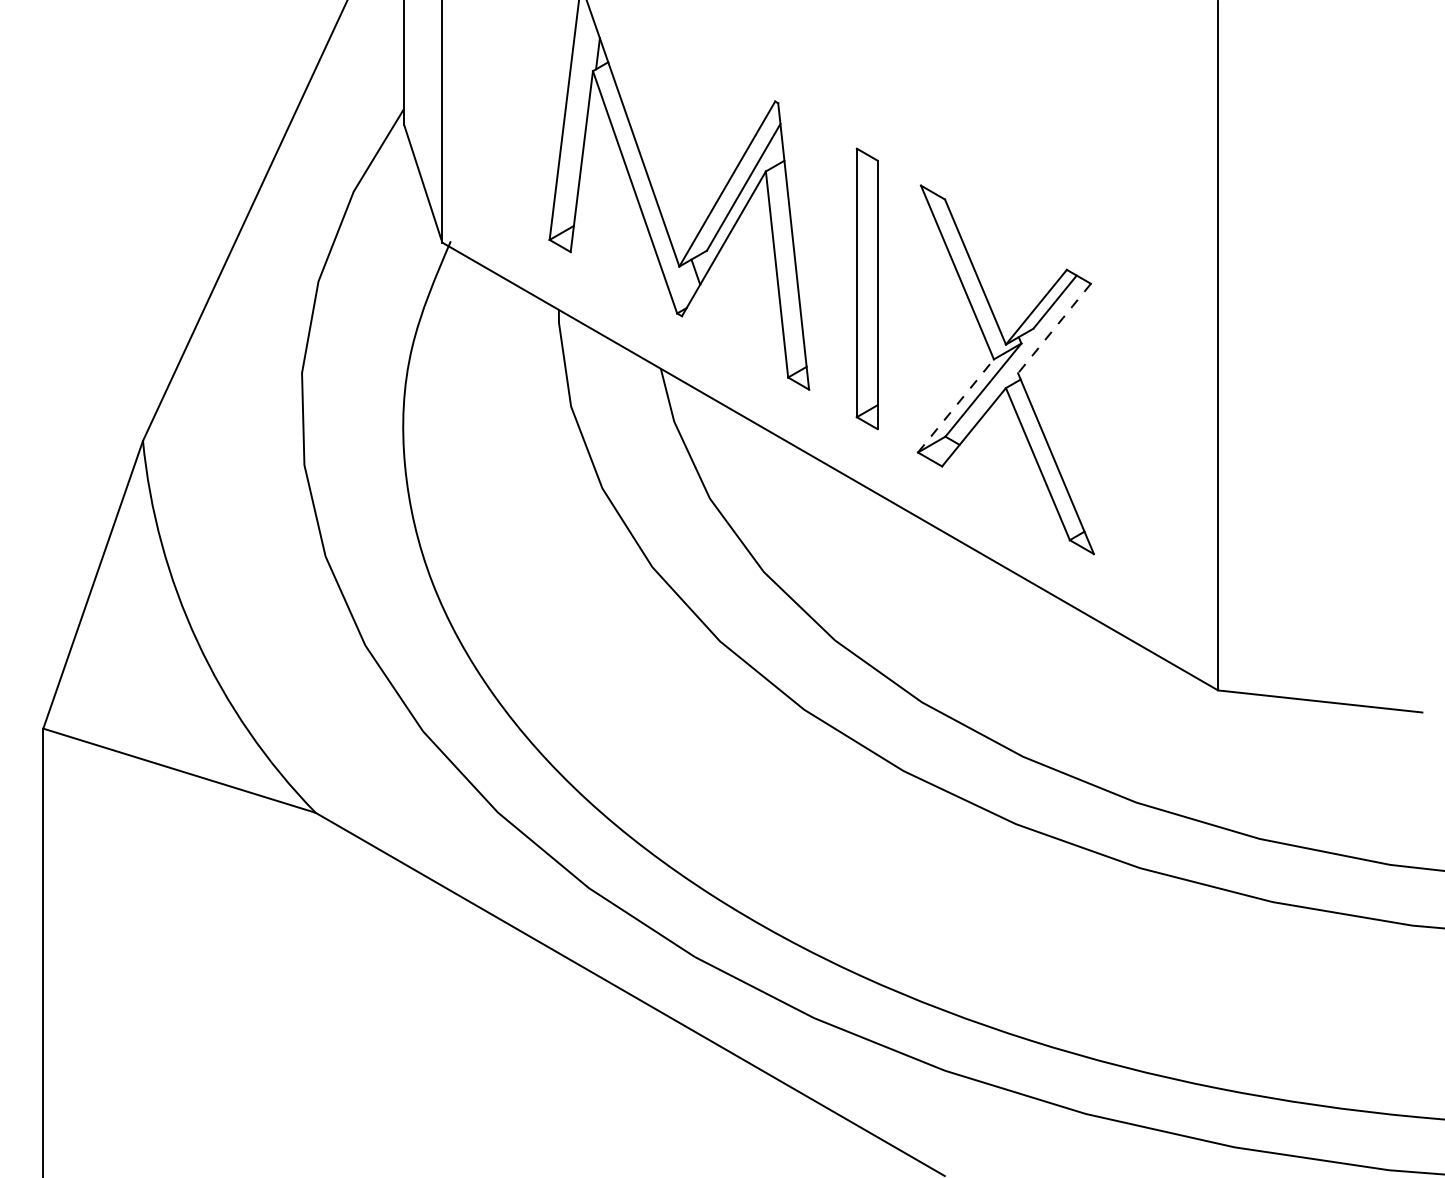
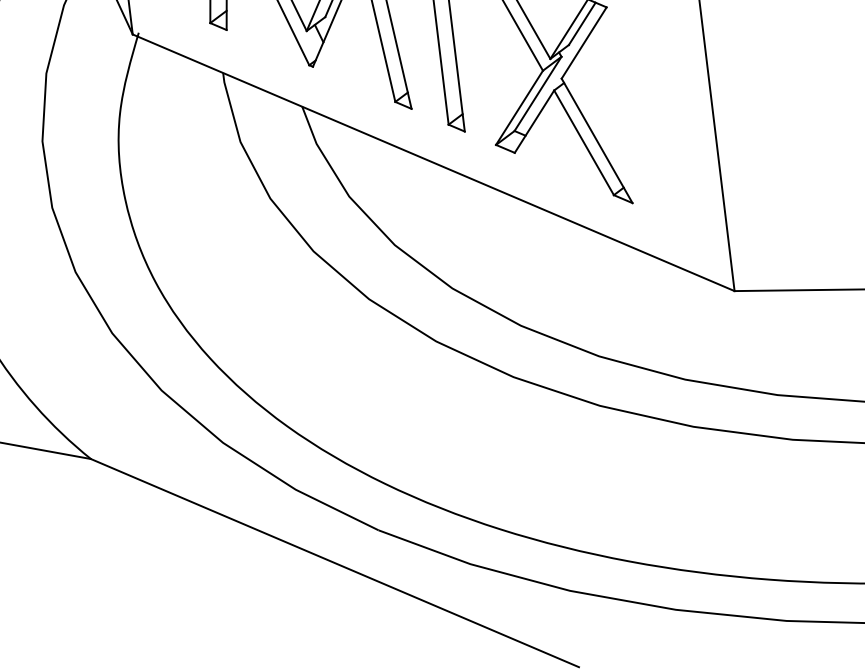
line: (1054, 328) -> (584, 43), dashed -> solid
line: (956, 405) -> (519, 107), dashed -> solid

